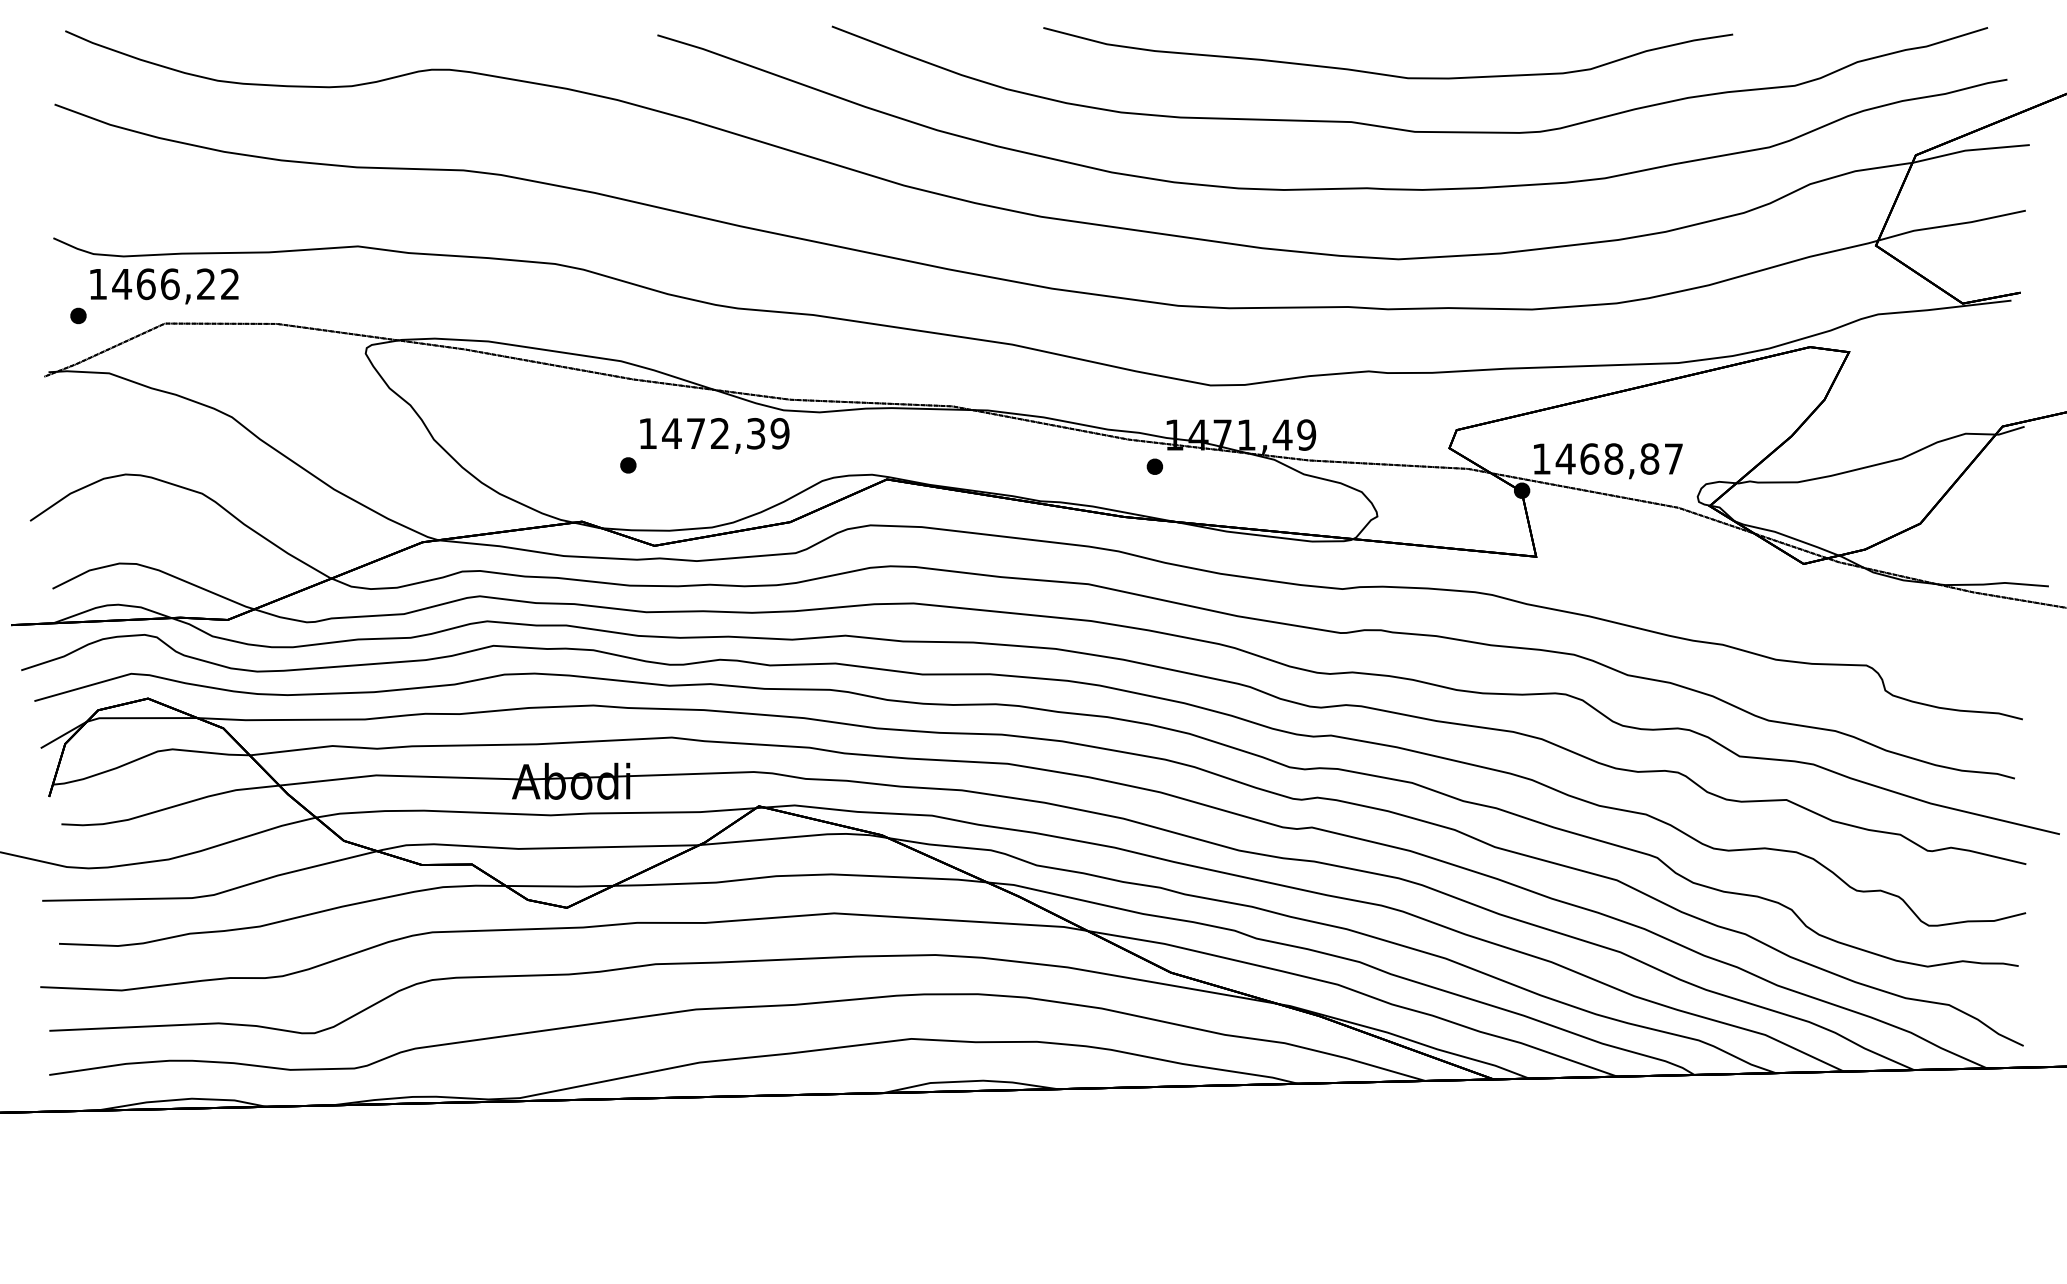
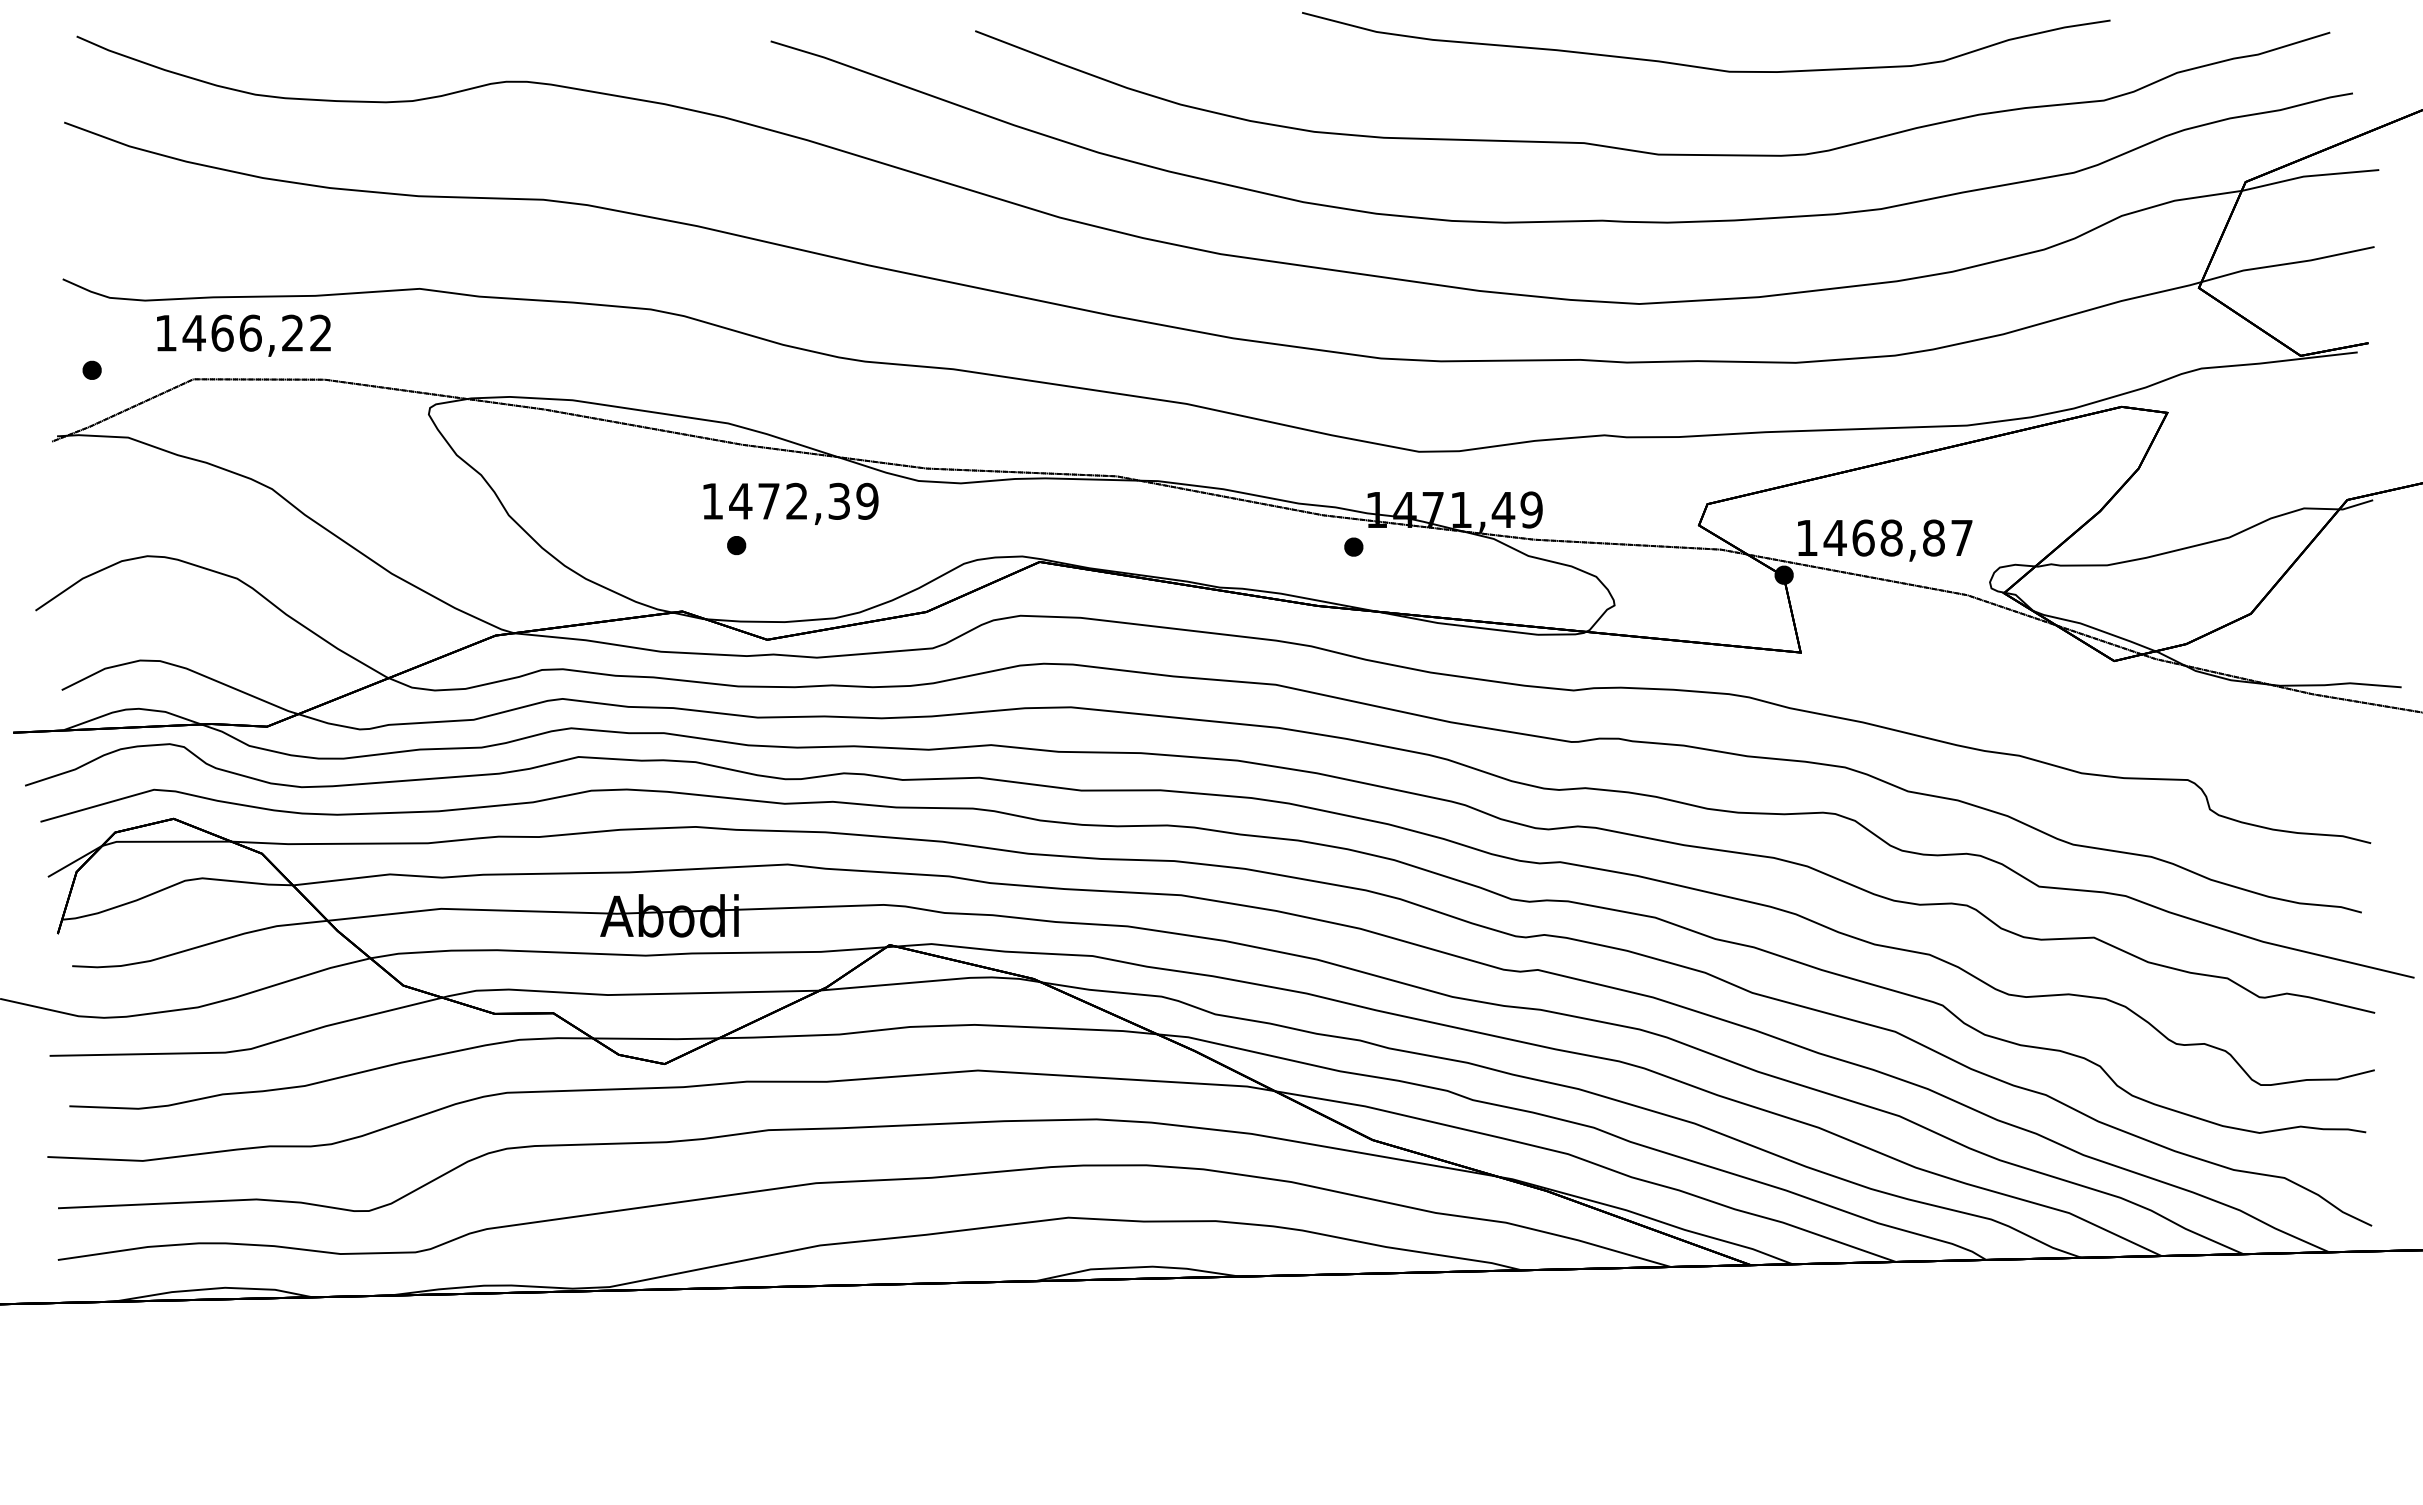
curve: (1385, 73) -> (1702, 66), moved
text: (164, 286) -> (243, 335), moved
text: (714, 435) -> (790, 503), moved

